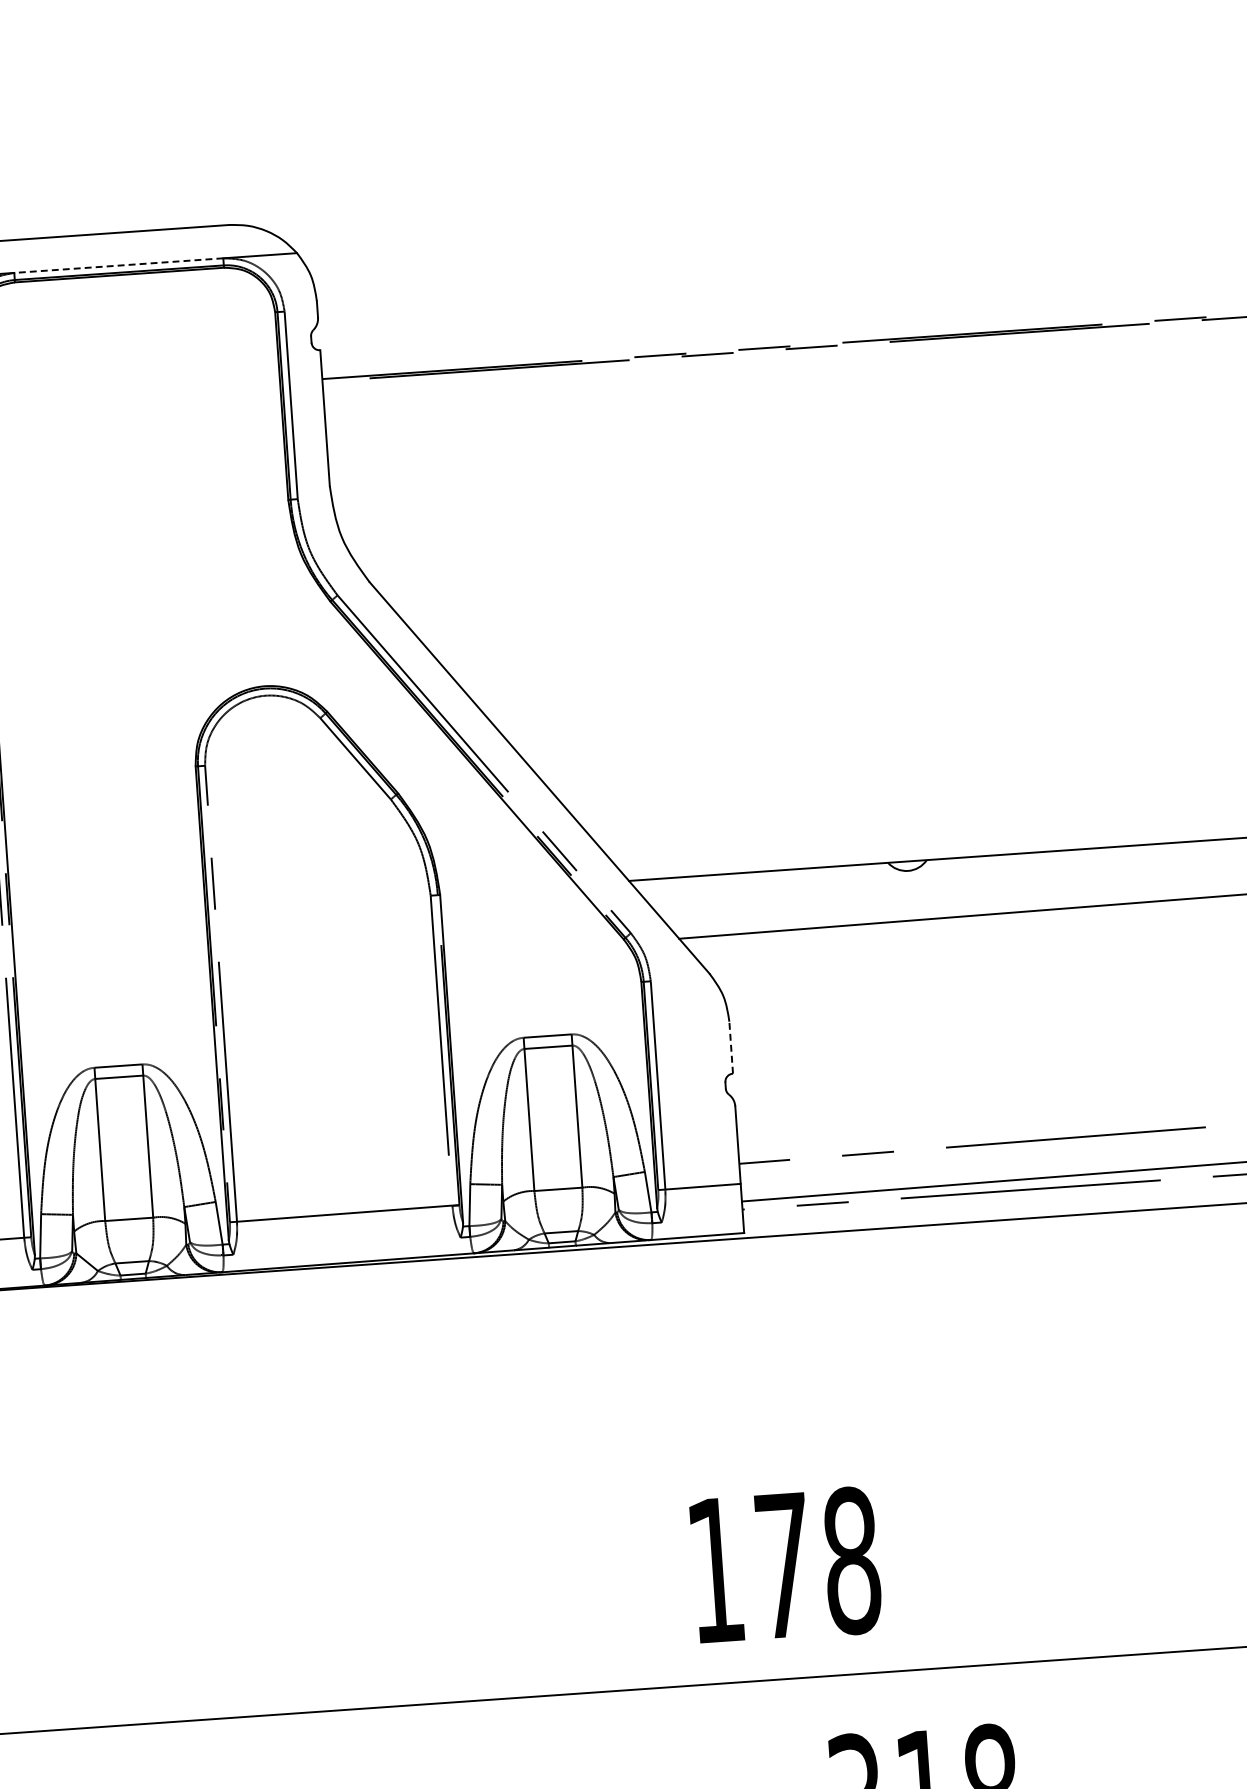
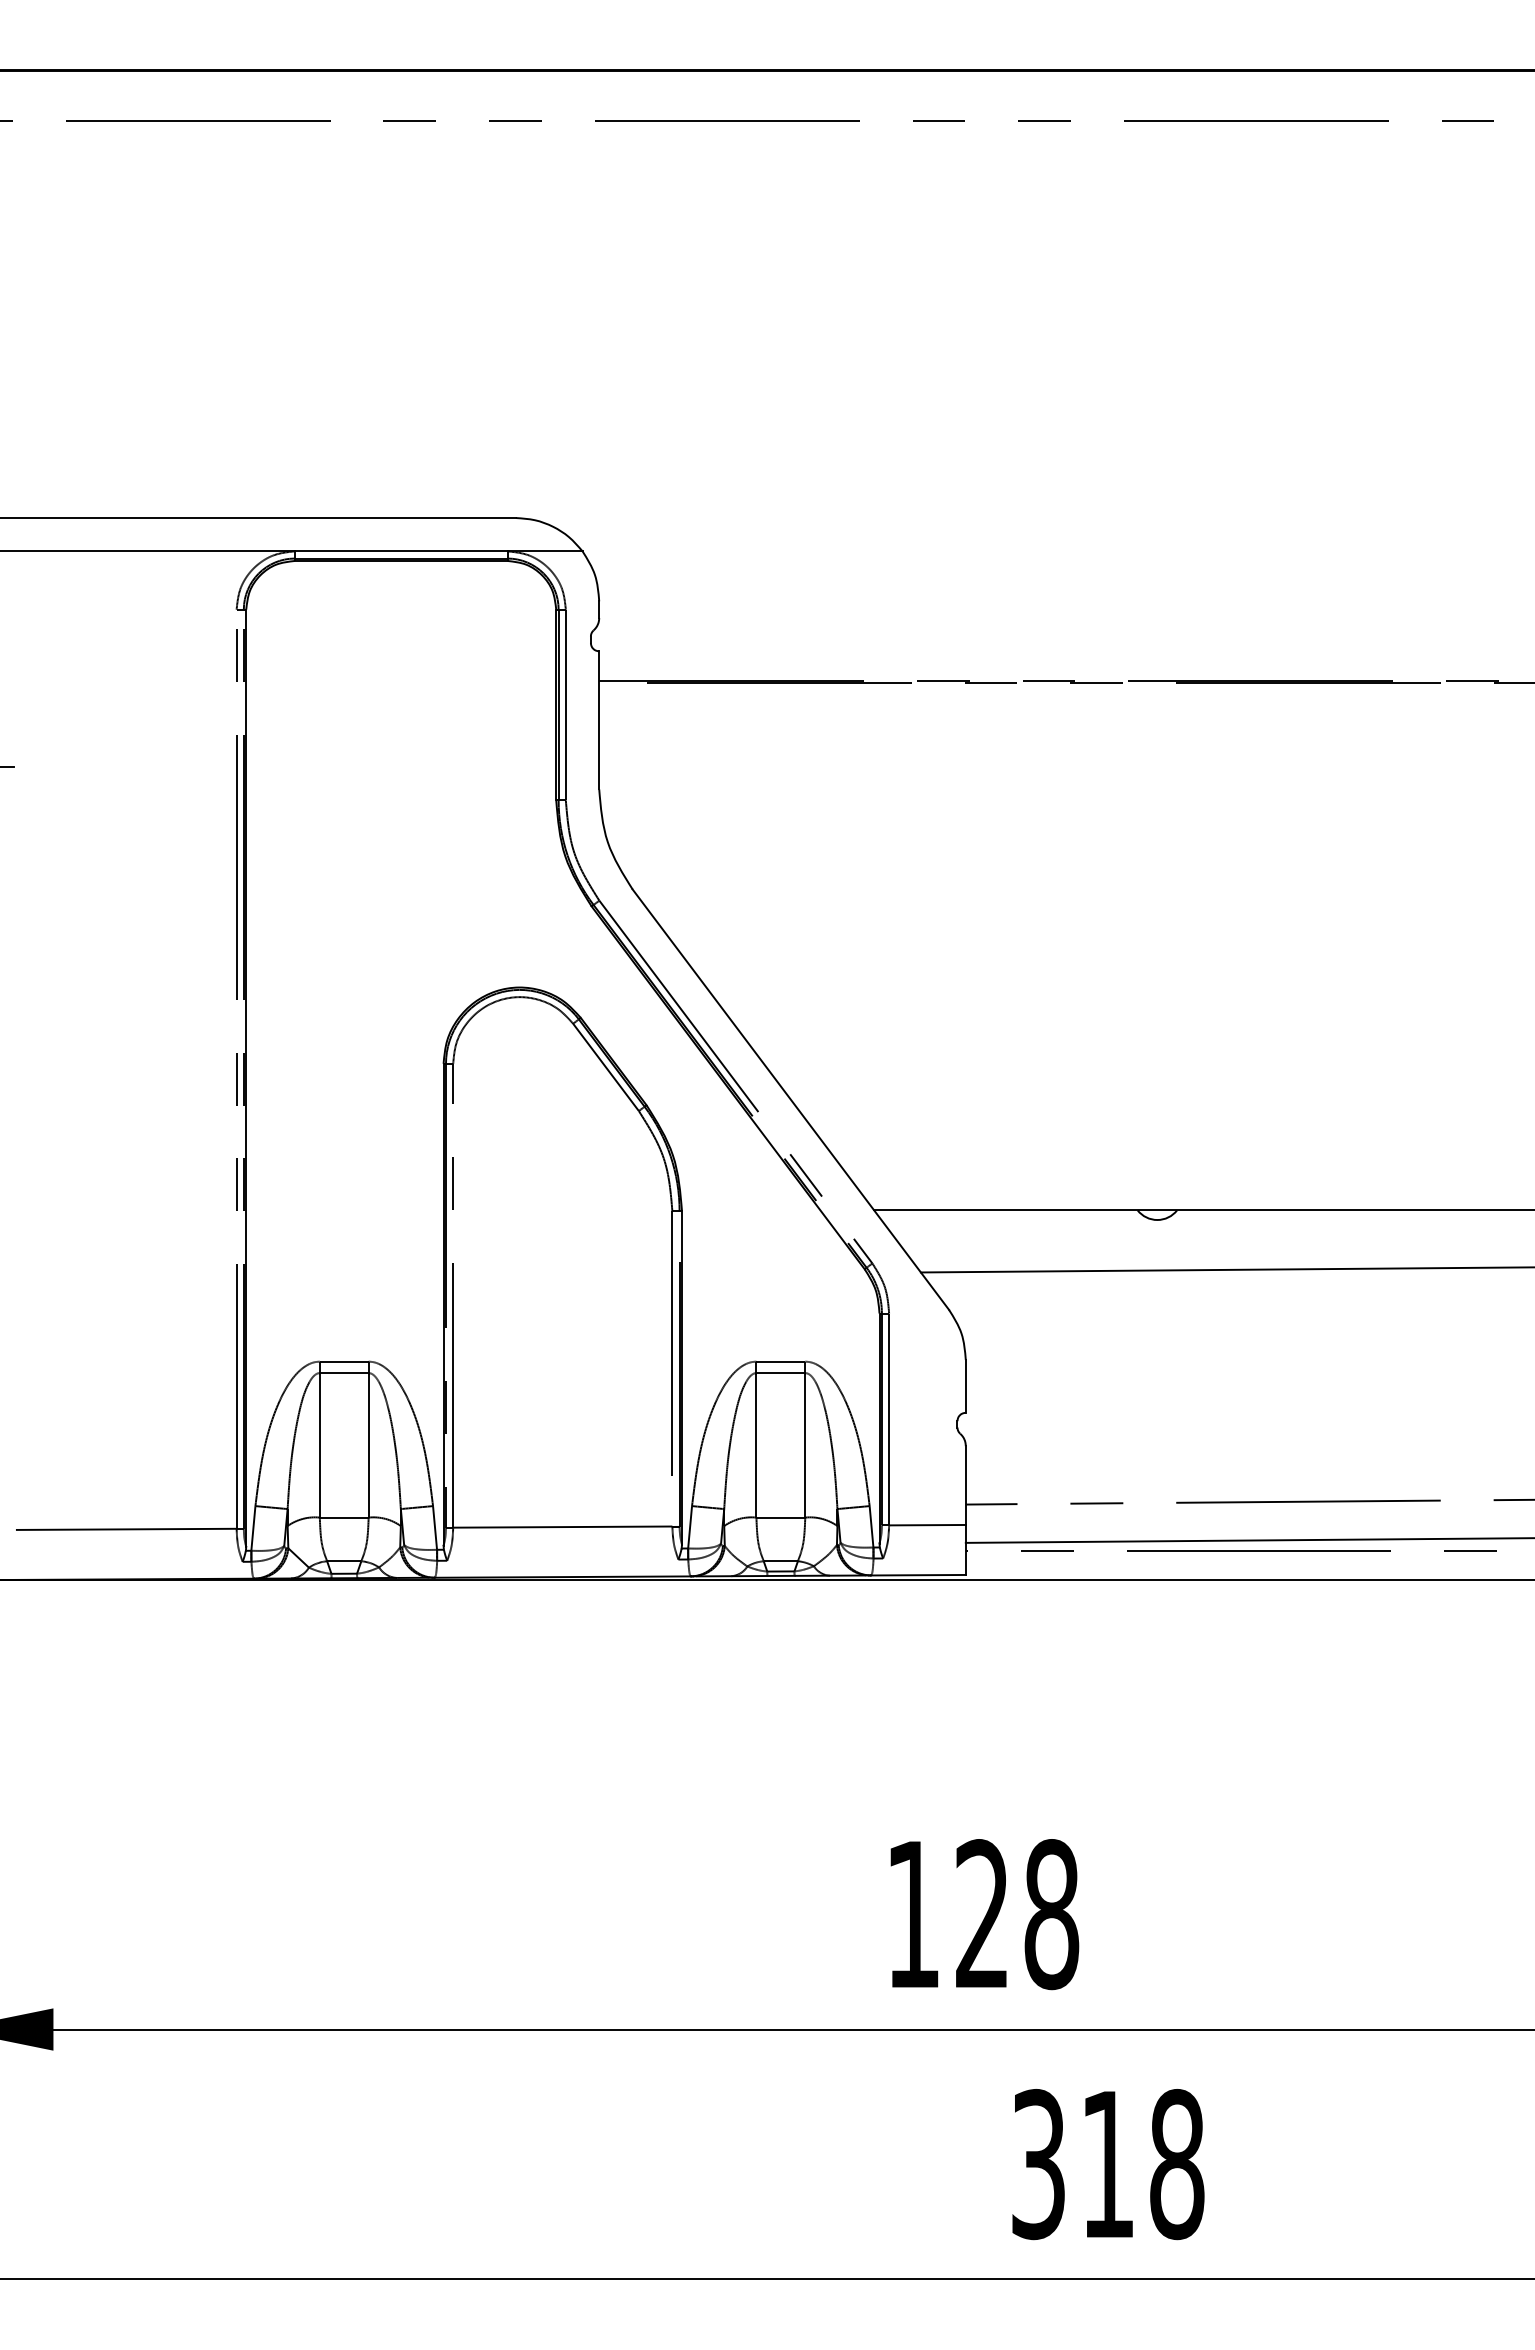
line: (118, 265) -> (400, 551), dashed -> solid
line: (730, 1046) -> (965, 1385), dashed -> solid
text: (782, 1564) -> (981, 1913), 178 -> 128

